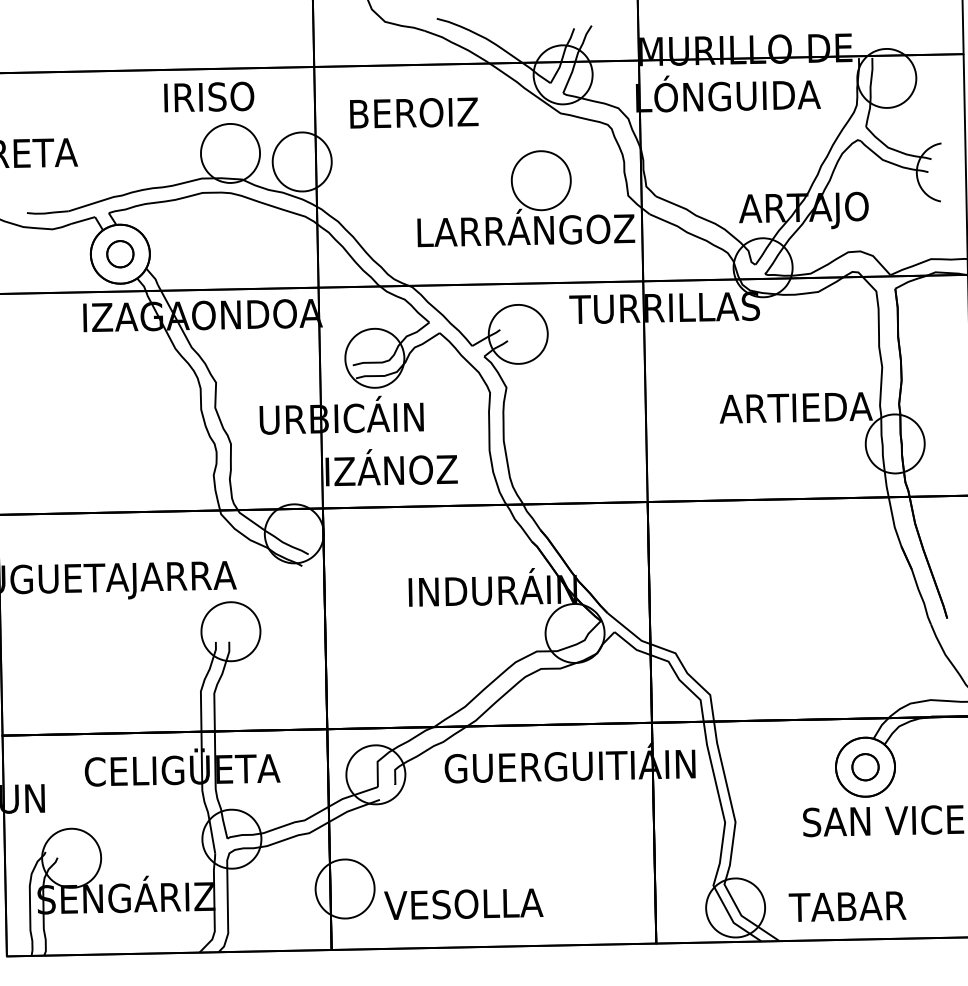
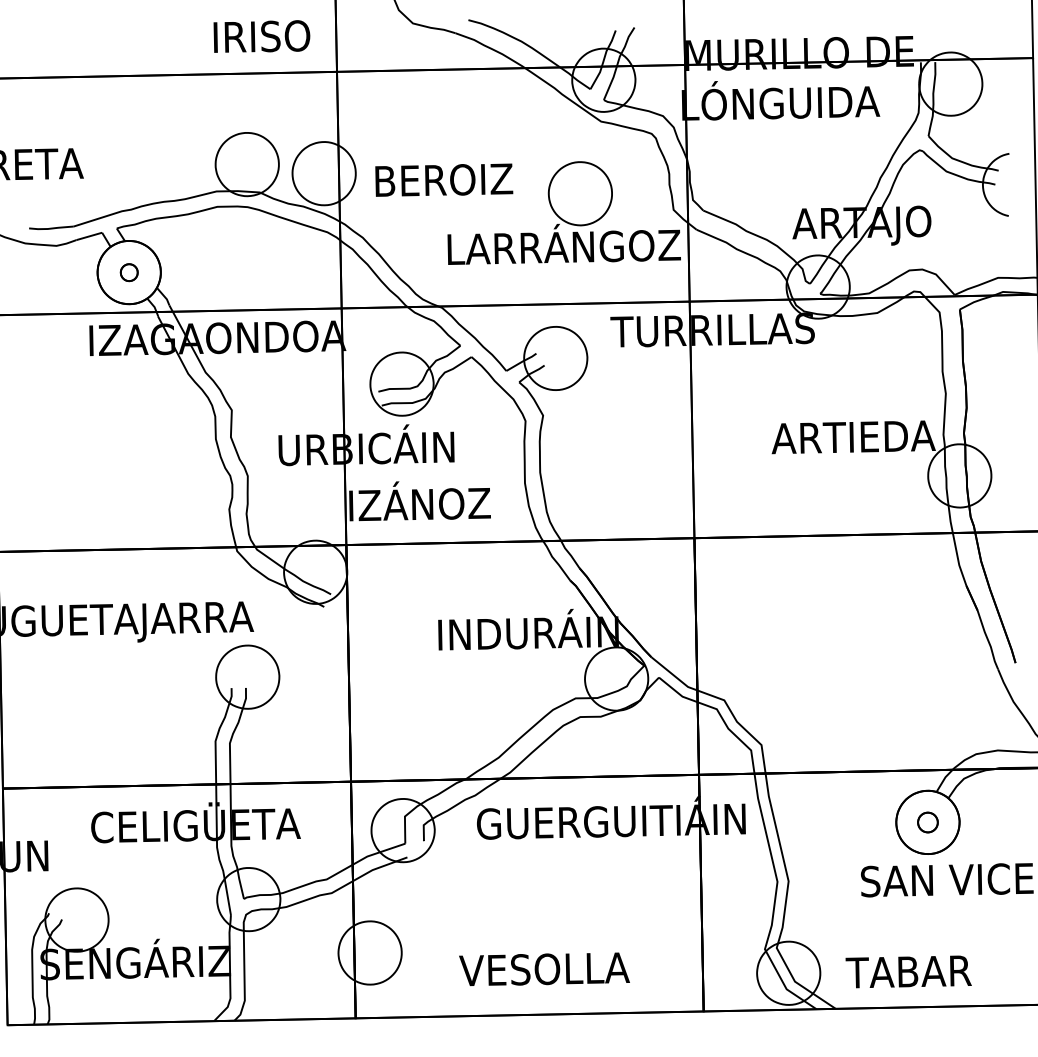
text: (209, 96) -> (262, 35), moved
text: (414, 112) -> (444, 179), moved
part: (120, 254) -> (129, 272), size x0.6
part: (865, 767) -> (927, 822), size x0.7
text: (463, 903) -> (544, 968), moved

